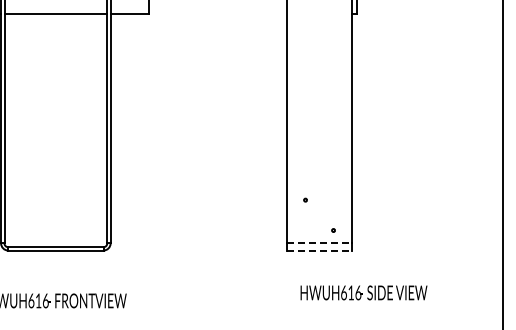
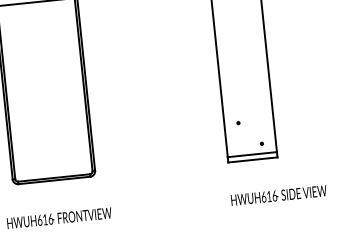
line: (319, 243) -> (252, 154), dashed -> solid
line: (319, 250) -> (252, 159), dashed -> solid
text: (363, 292) -> (278, 195), moved

